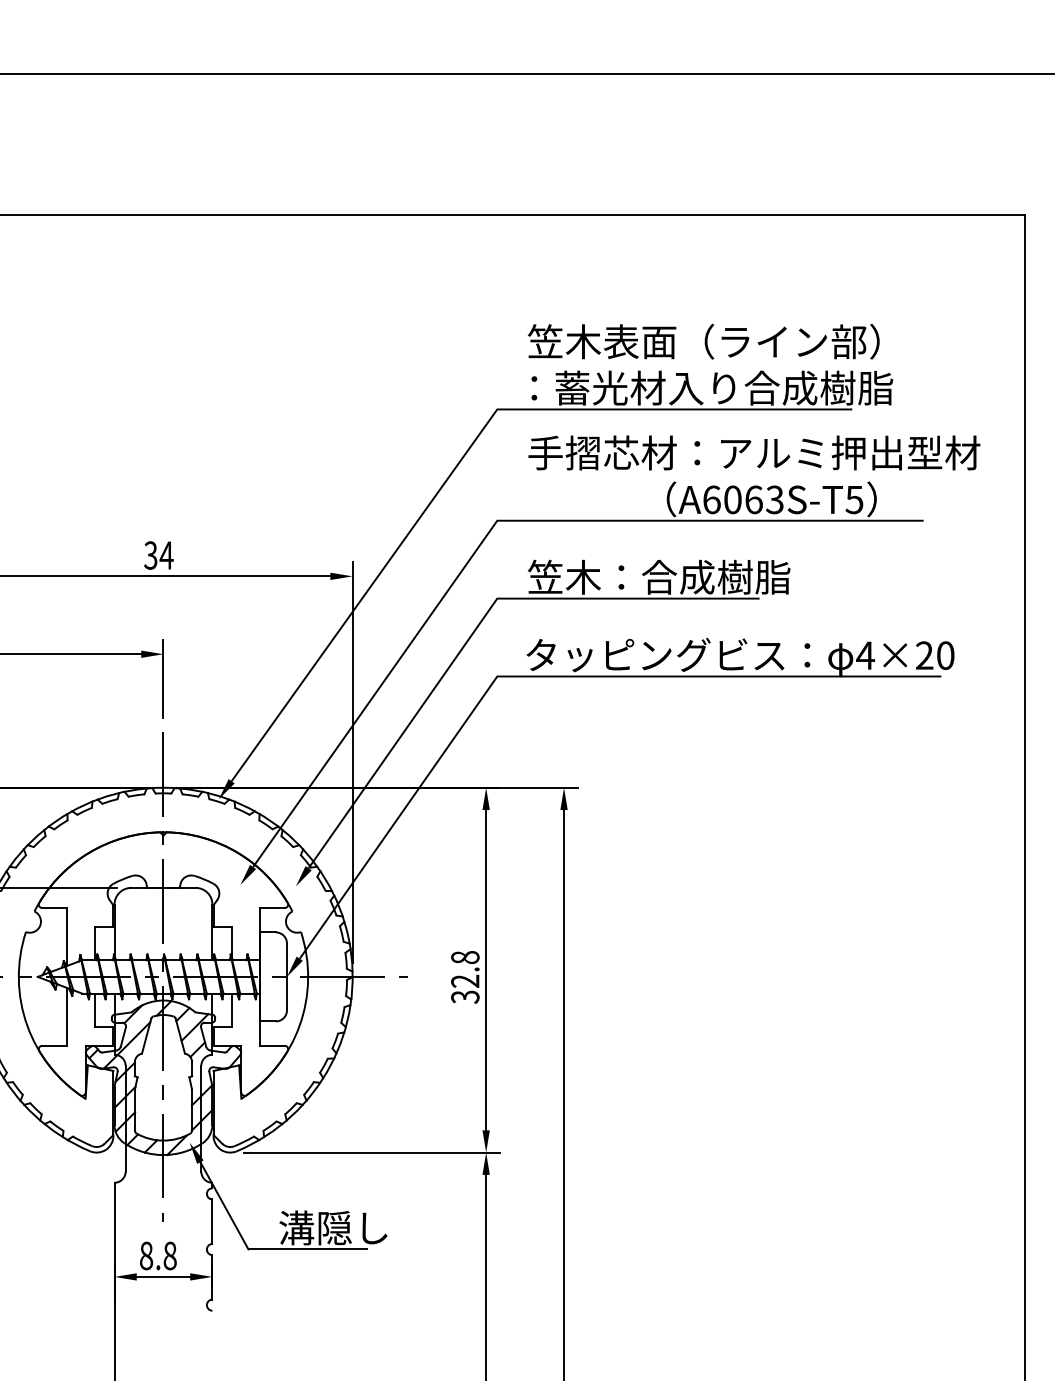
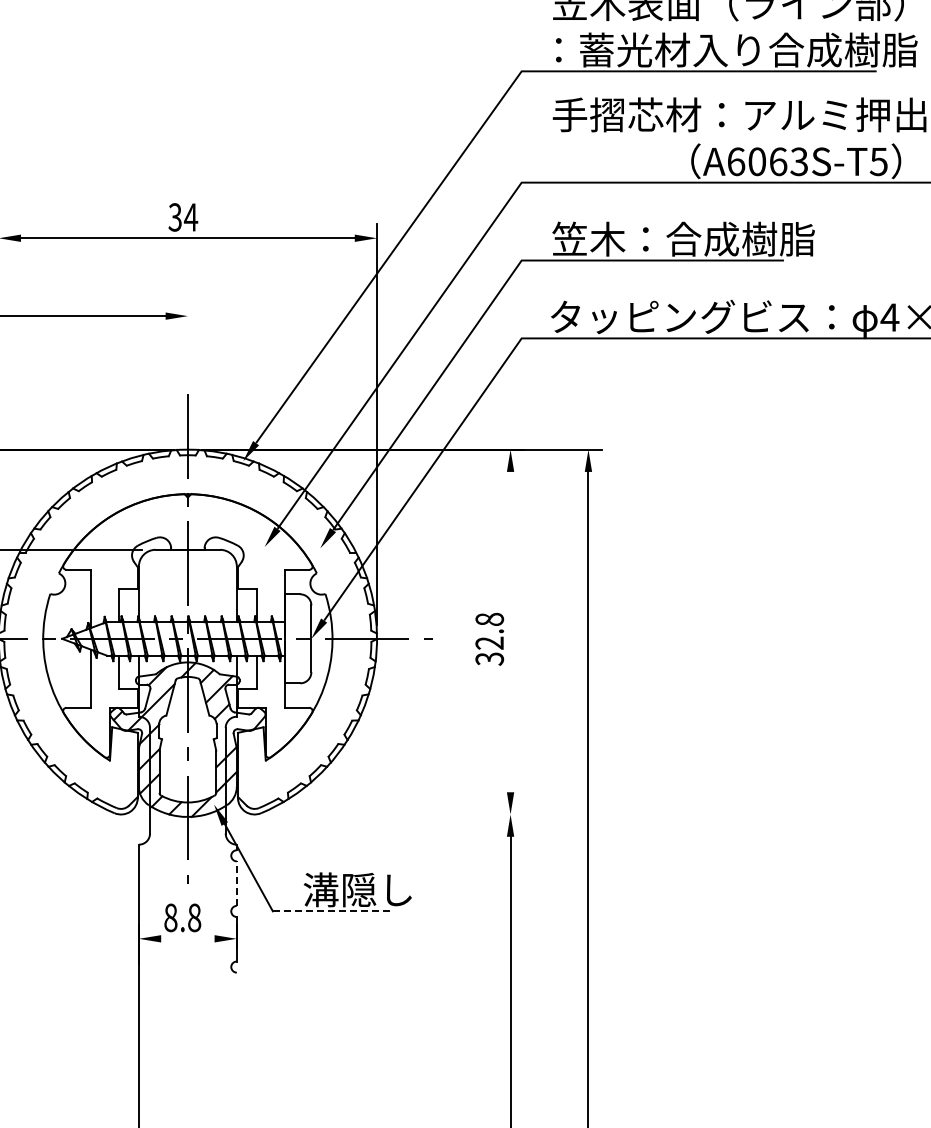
line: (163, 679) -> (187, 341), removed
line: (486, 970) -> (510, 632), removed
line: (372, 1152) -> (396, 814), removed
line: (212, 1221) -> (236, 883), solid -> dashed
line: (308, 1249) -> (332, 911), solid -> dashed
line: (163, 1276) -> (187, 938), removed

